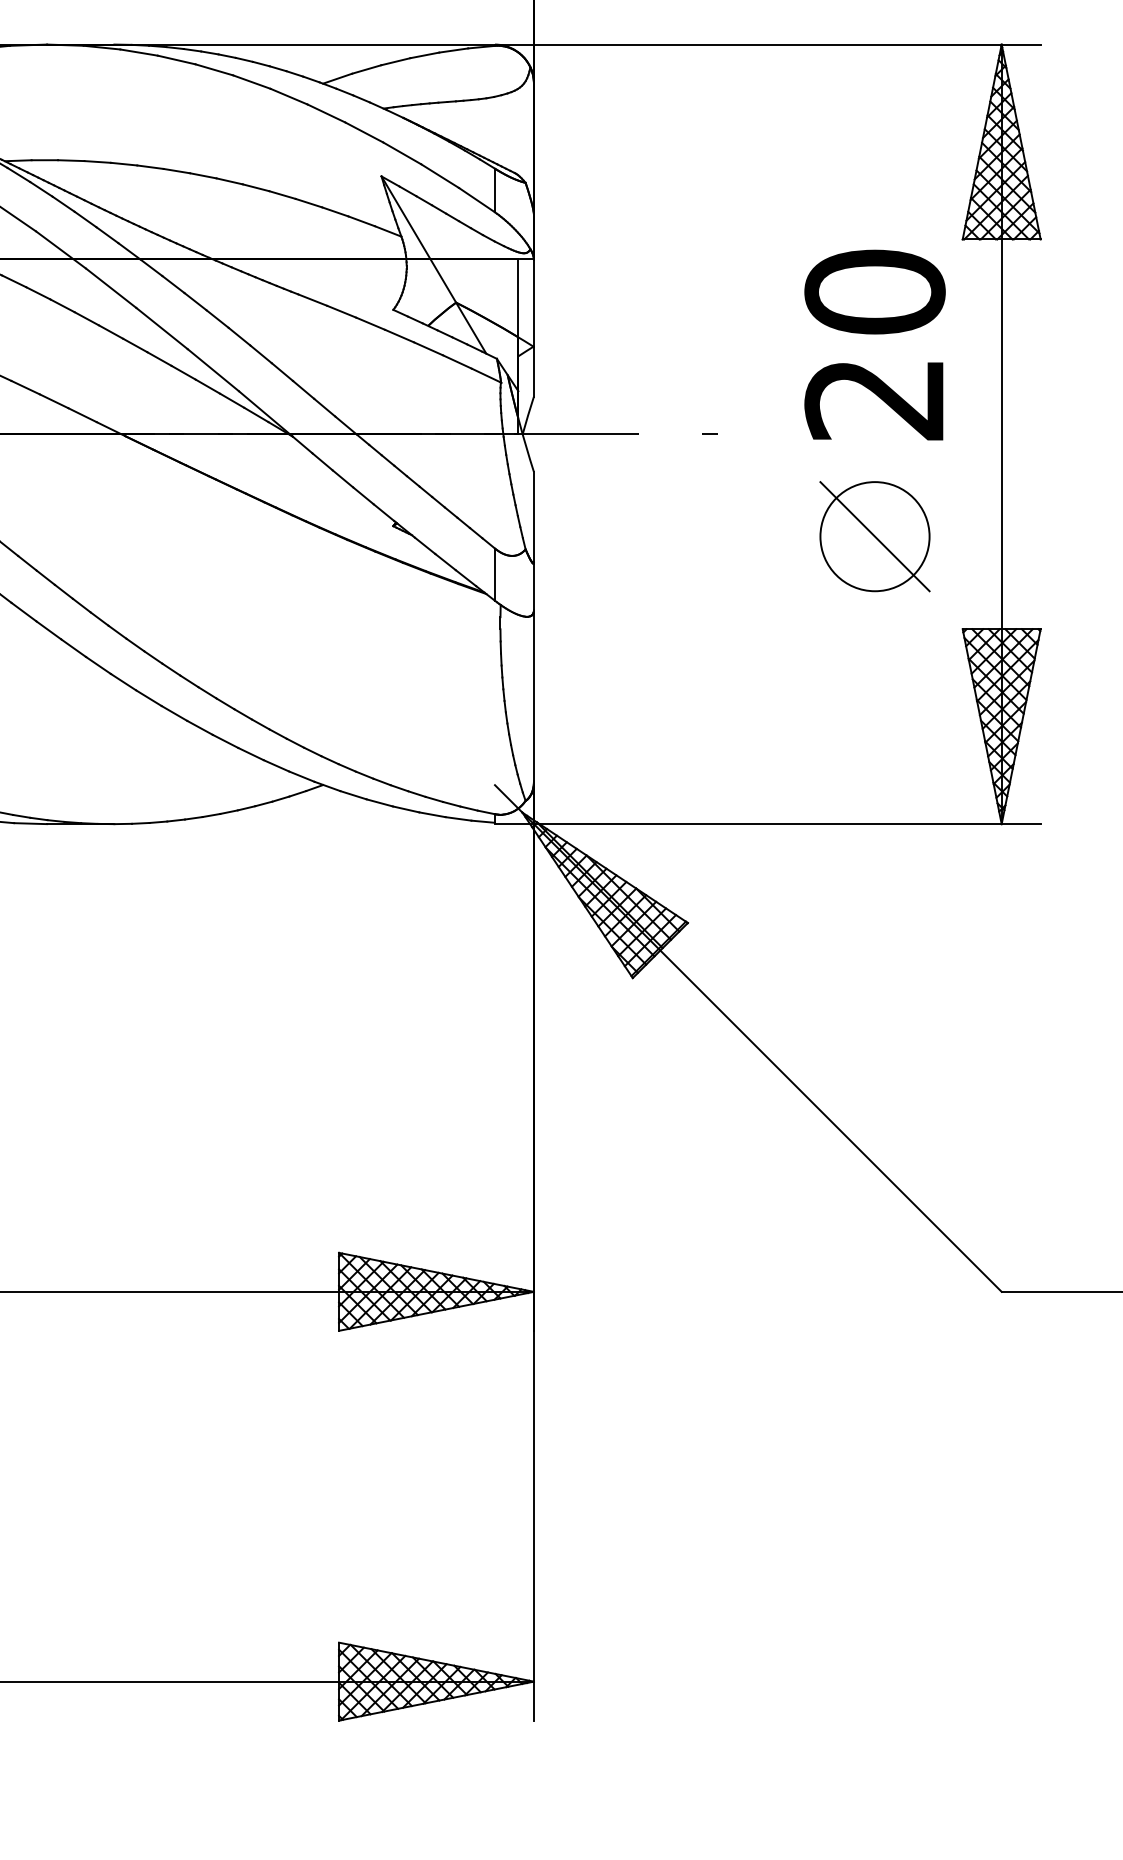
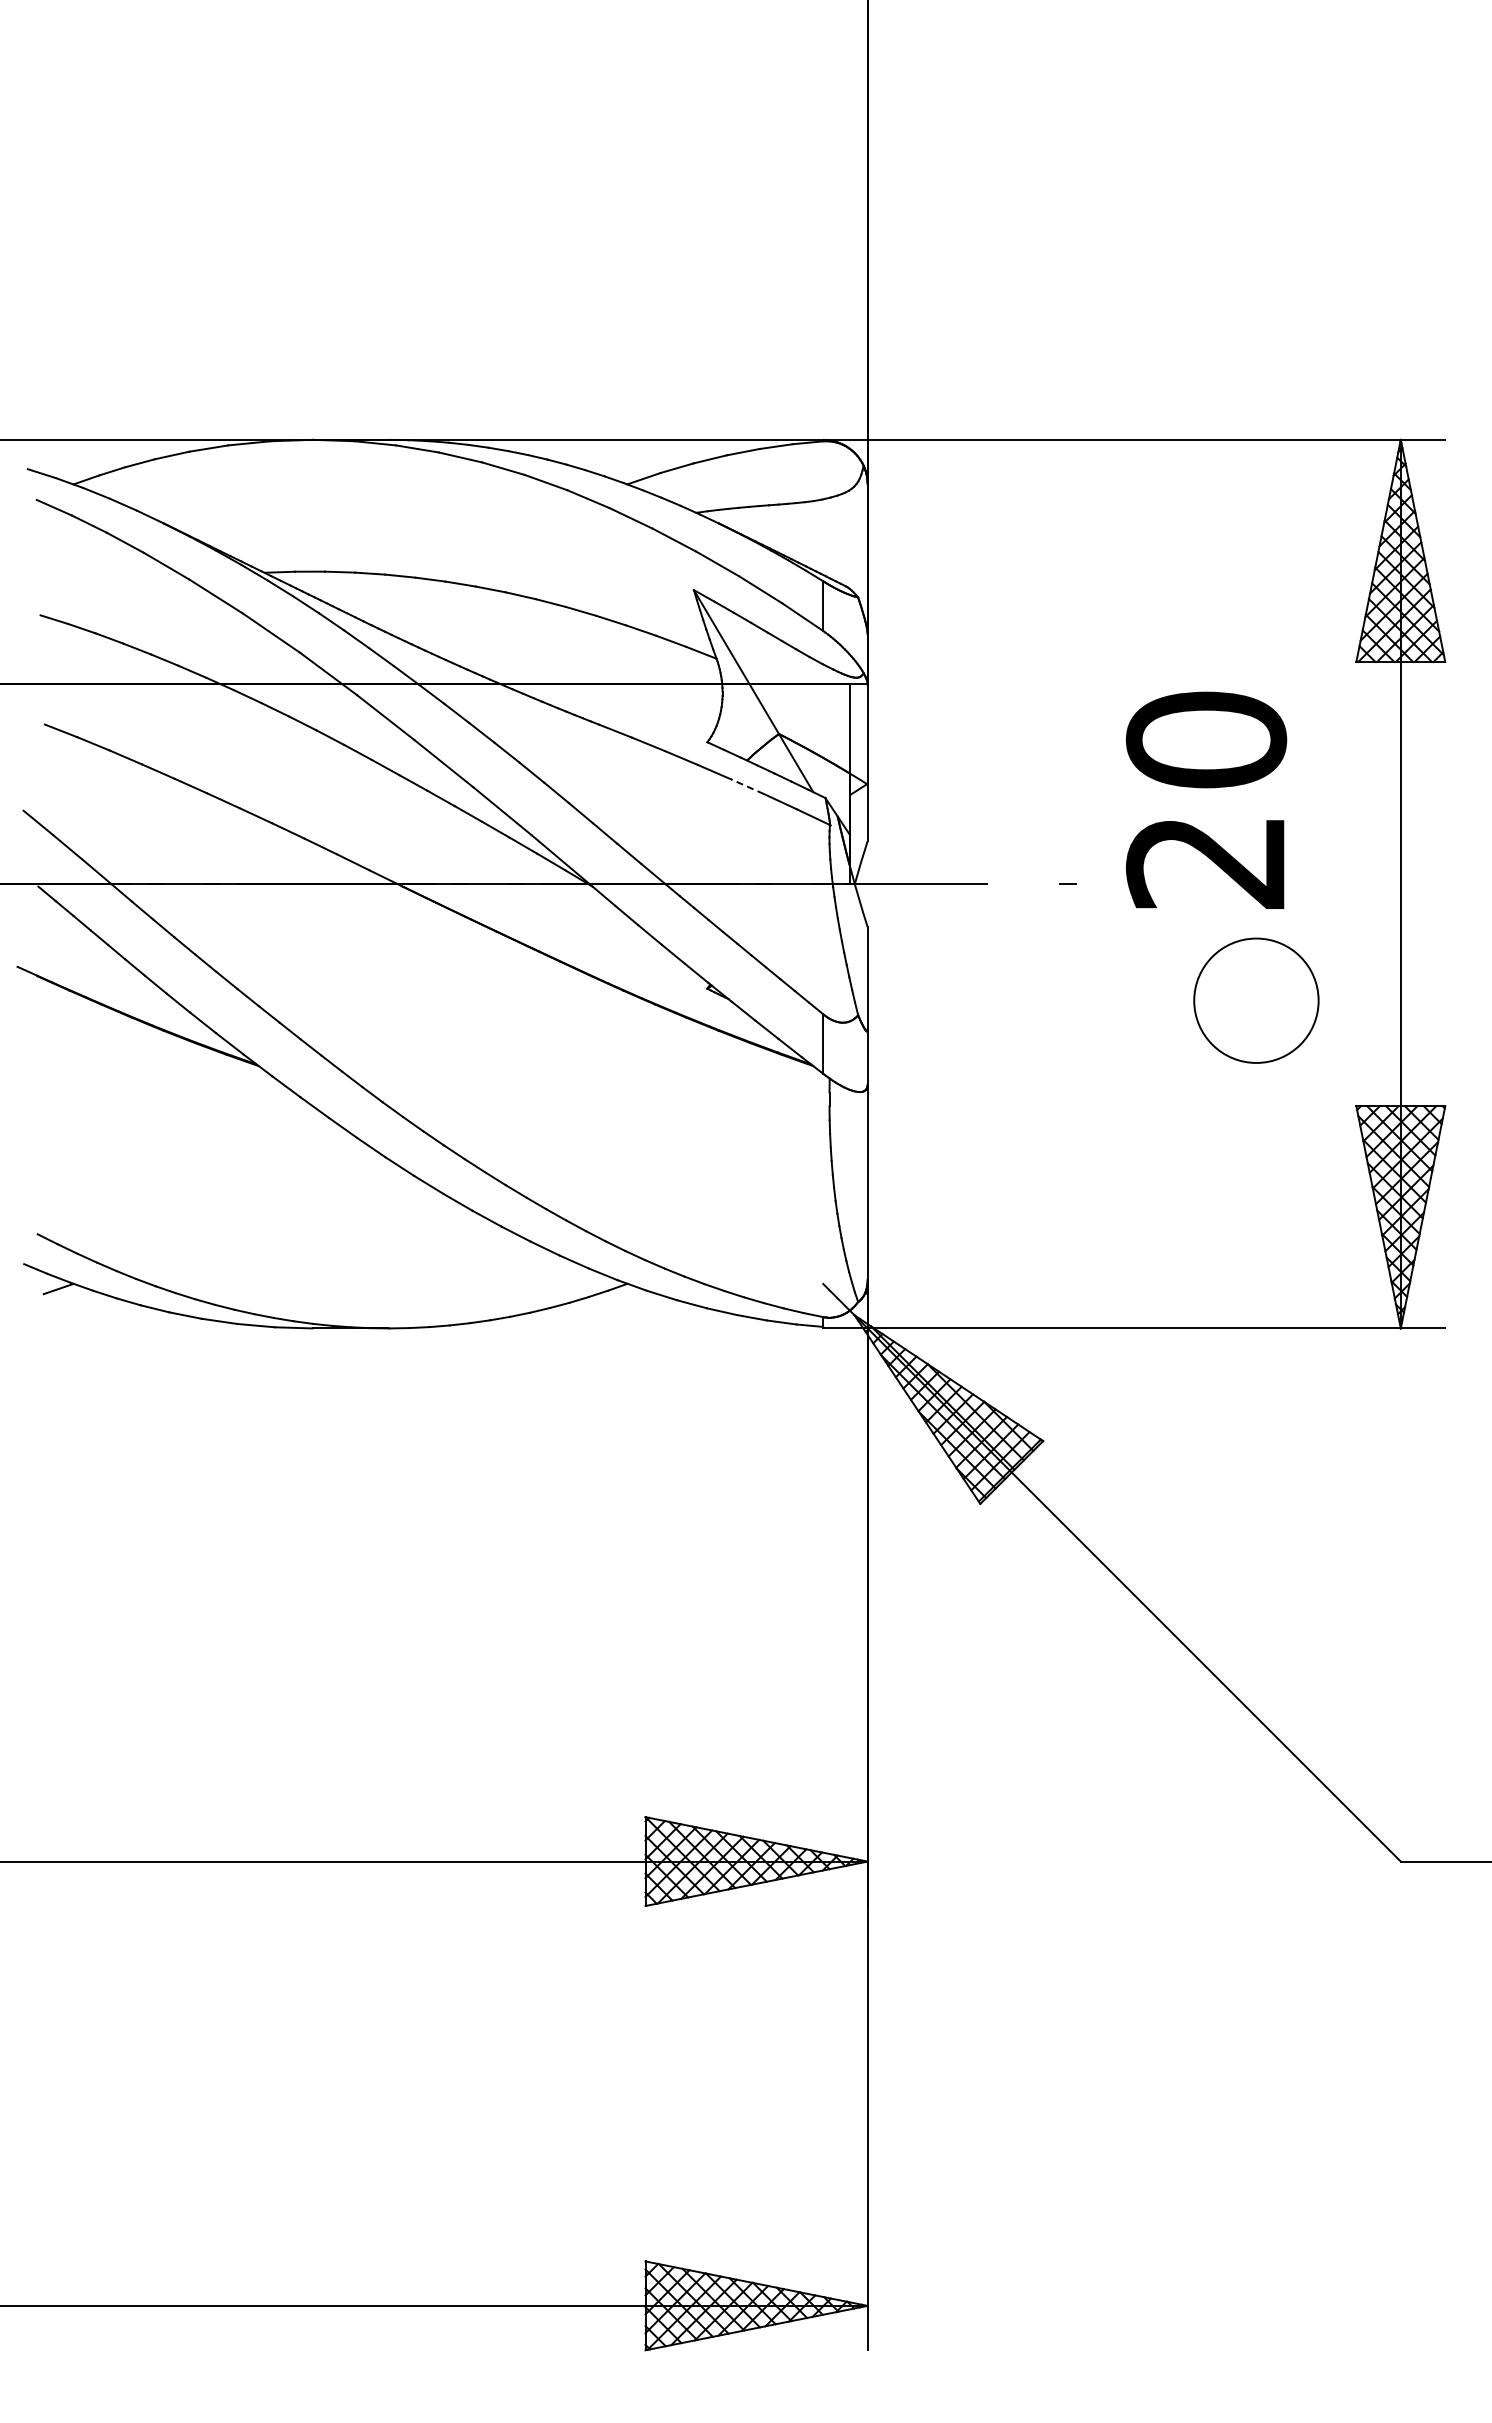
text: (875, 344) -> (1206, 799), moved
line: (428, 348) -> (747, 786), solid -> dashed
line: (875, 536) -> (1256, 1000), removed

